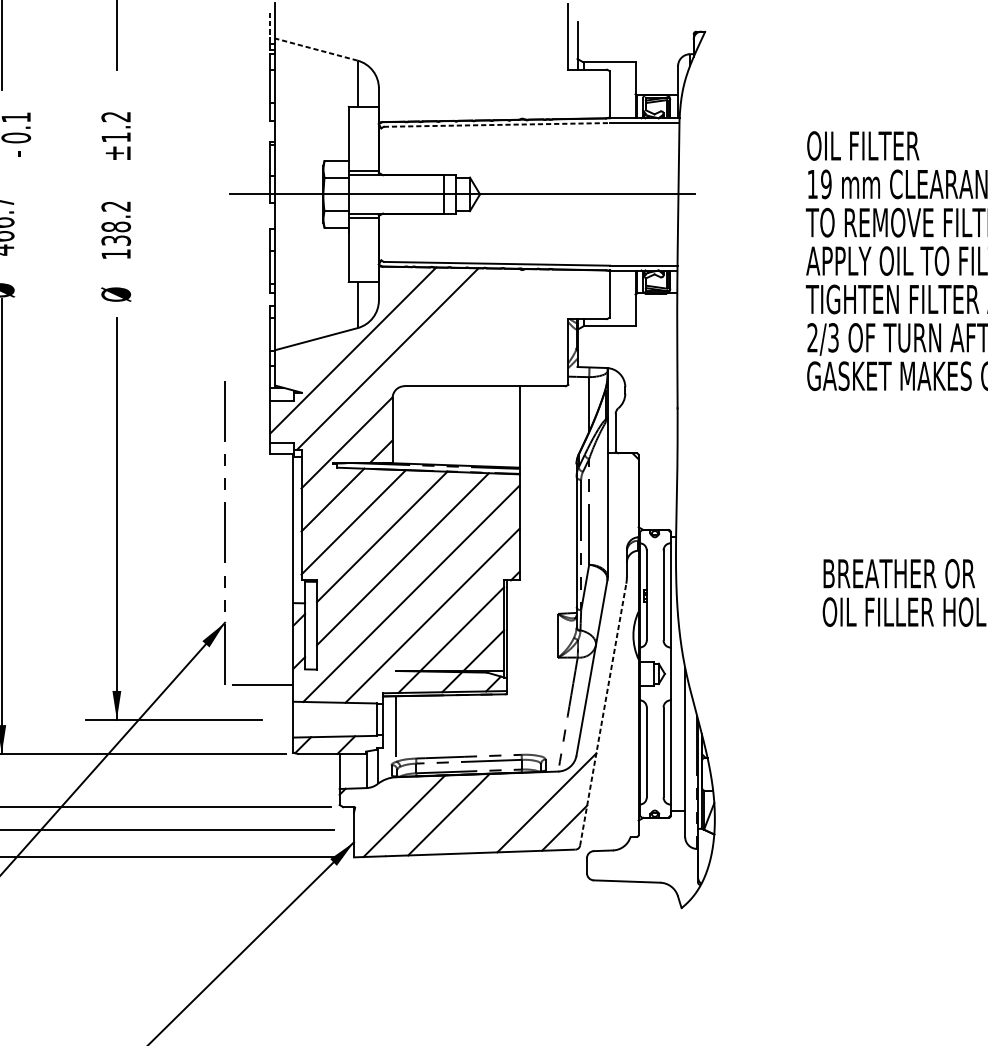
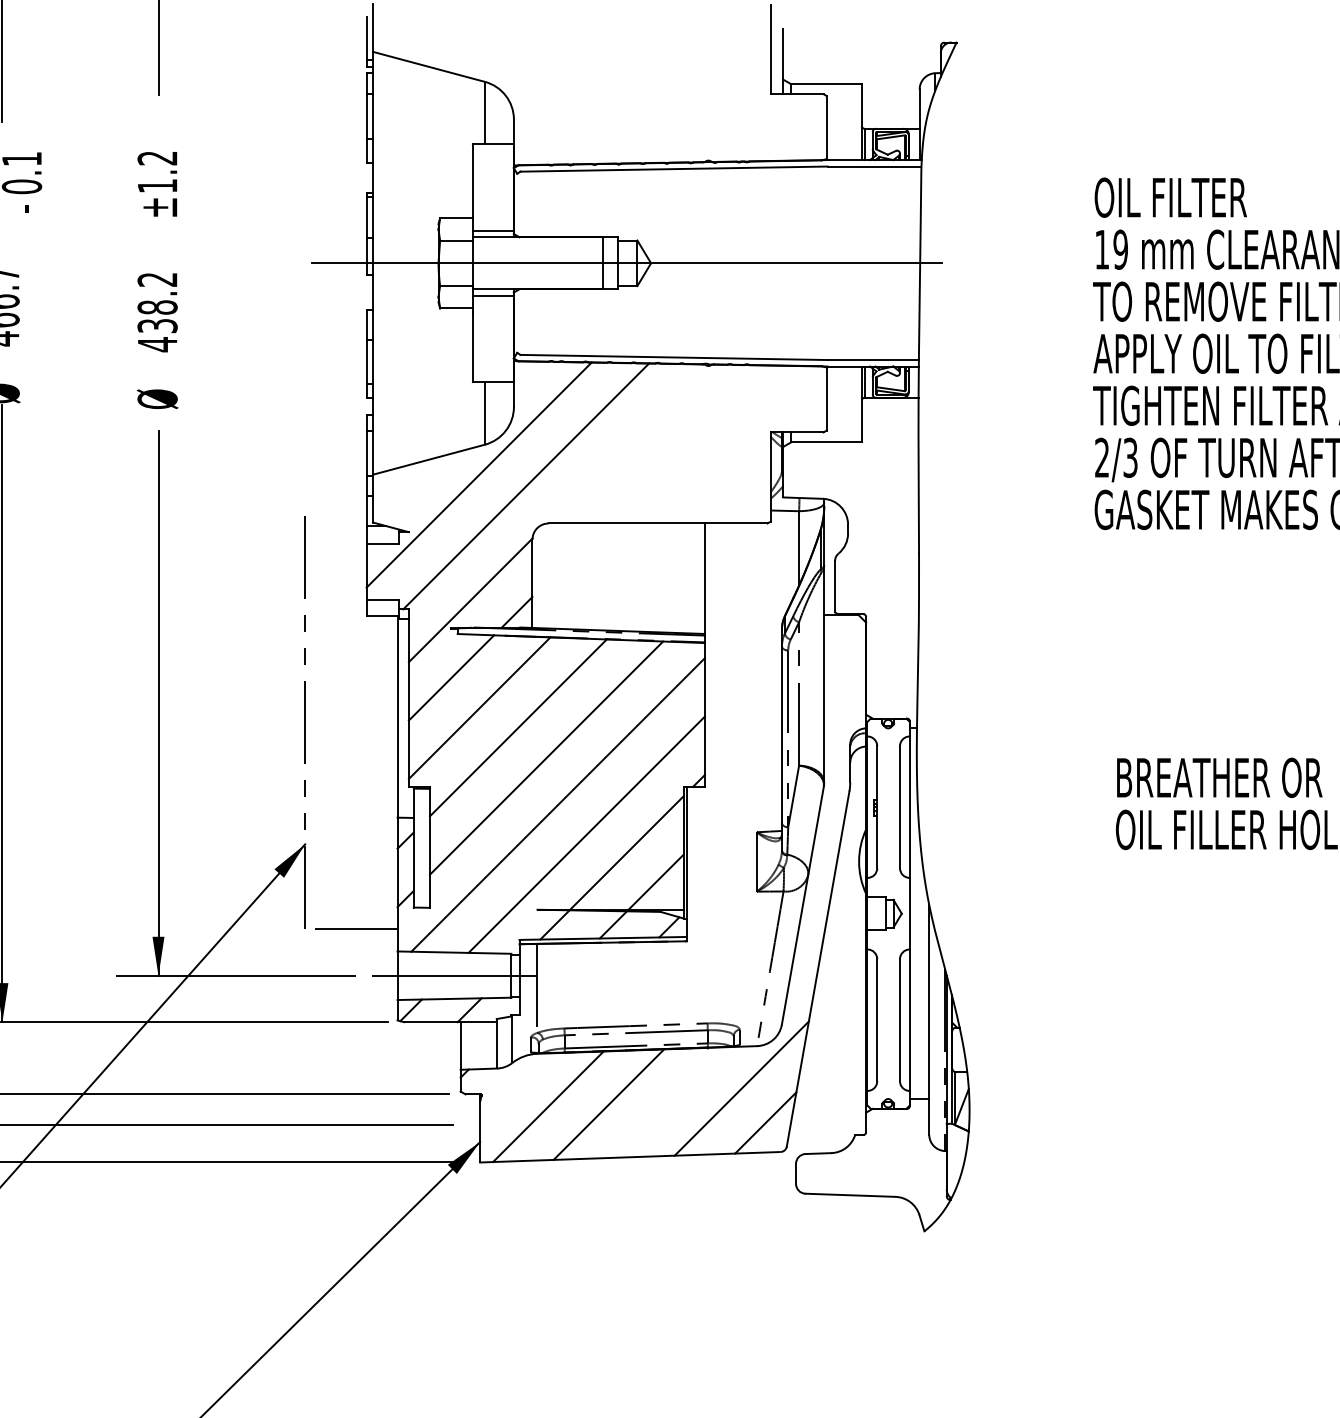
line: (270, 29) -> (366, 39), dashed -> solid
line: (316, 49) -> (429, 66), dashed -> solid
line: (497, 125) -> (674, 169), dashed -> solid
text: (116, 254) -> (157, 344), 138.2 -> 438.2
line: (603, 714) -> (818, 968), dashed -> solid
line: (335, 719) -> (454, 975), added

